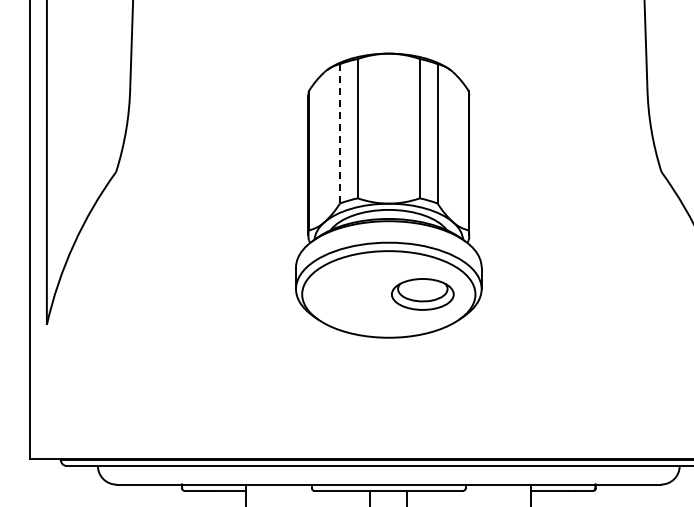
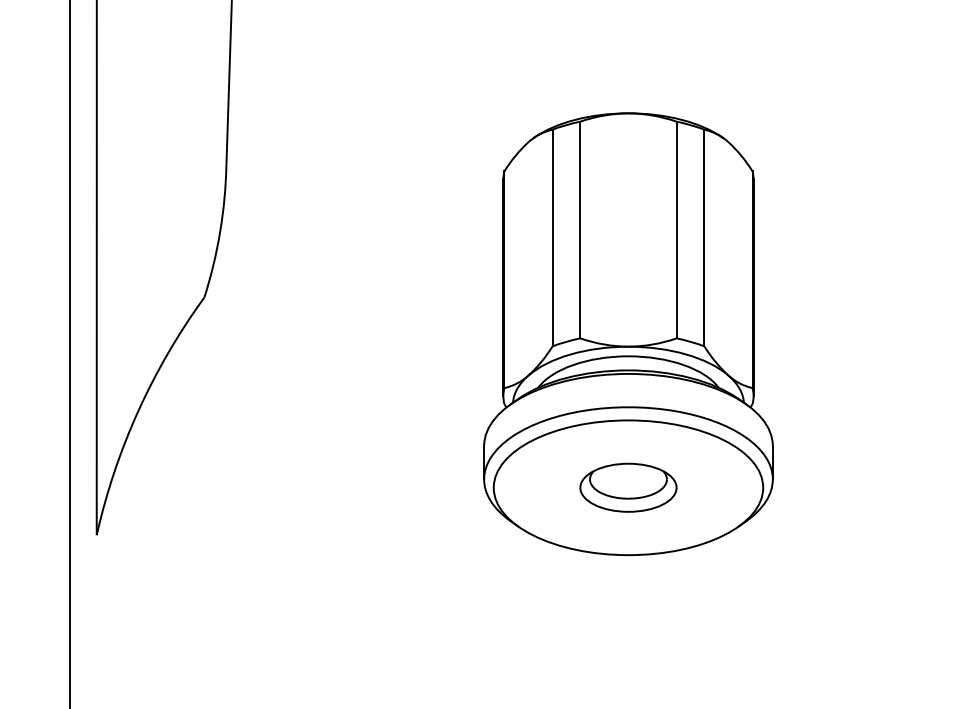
line: (339, 133) -> (551, 237), dashed -> solid
part: (422, 294) -> (627, 487), moved

